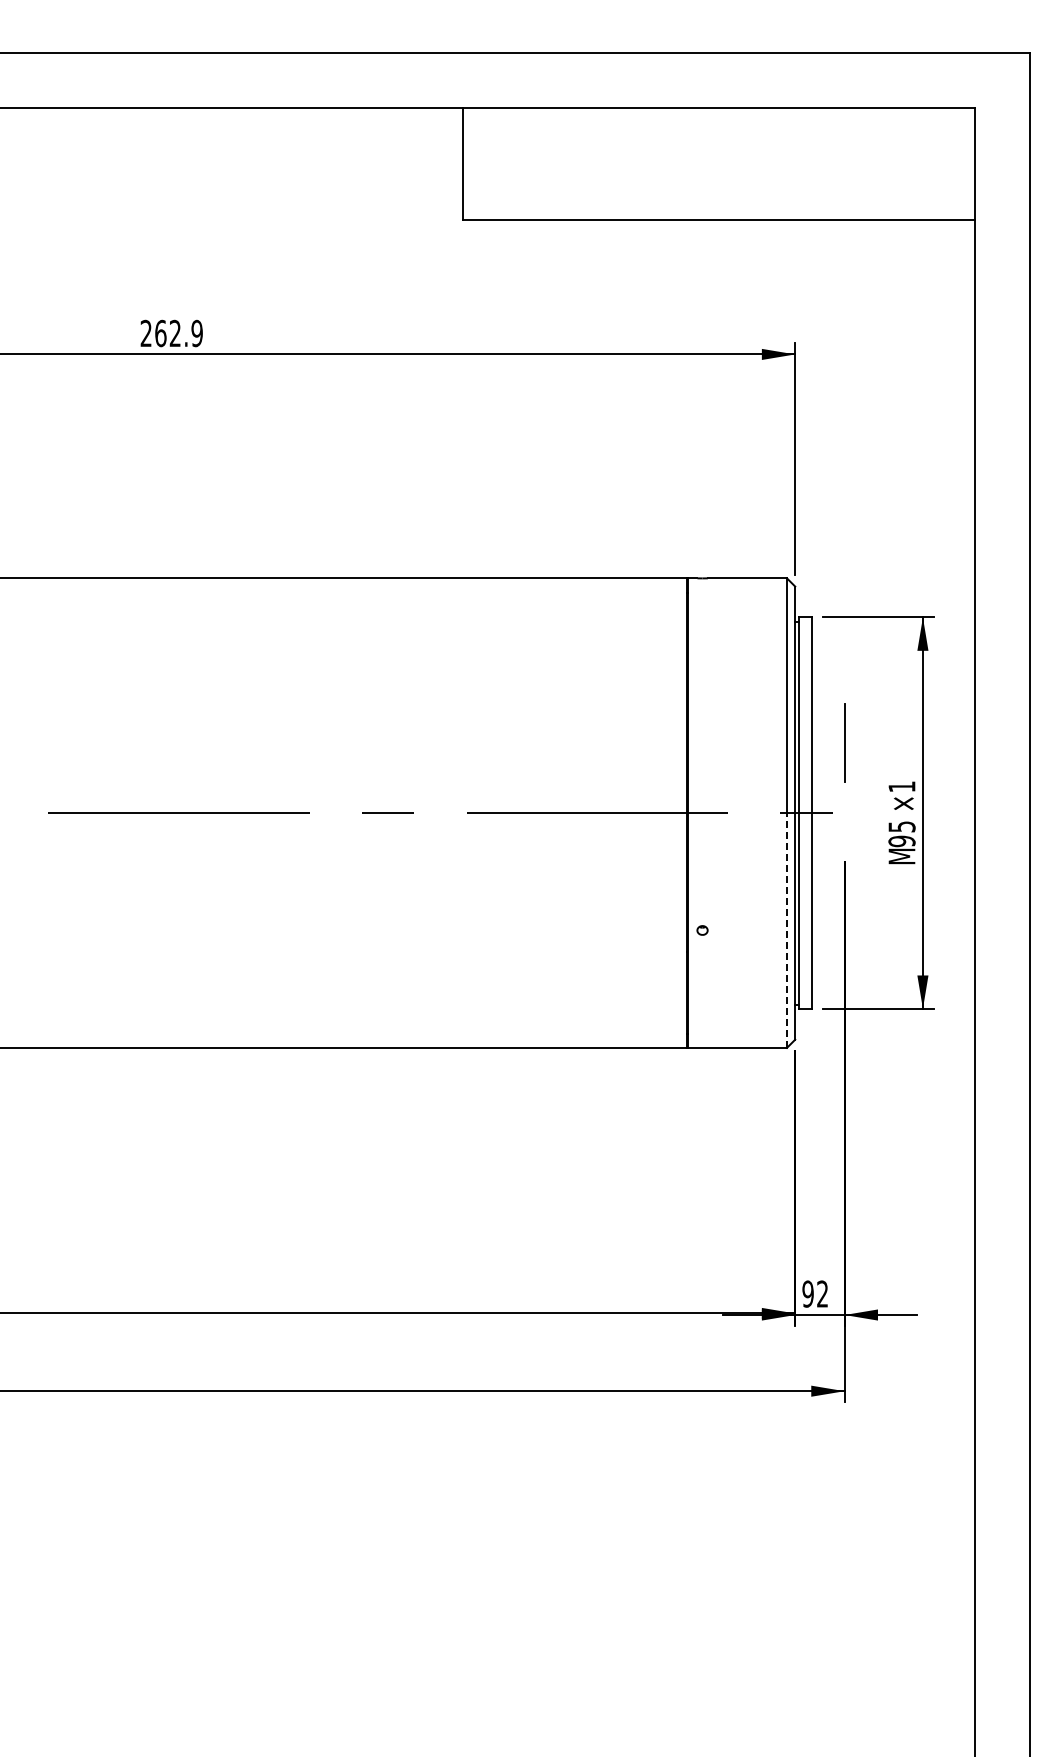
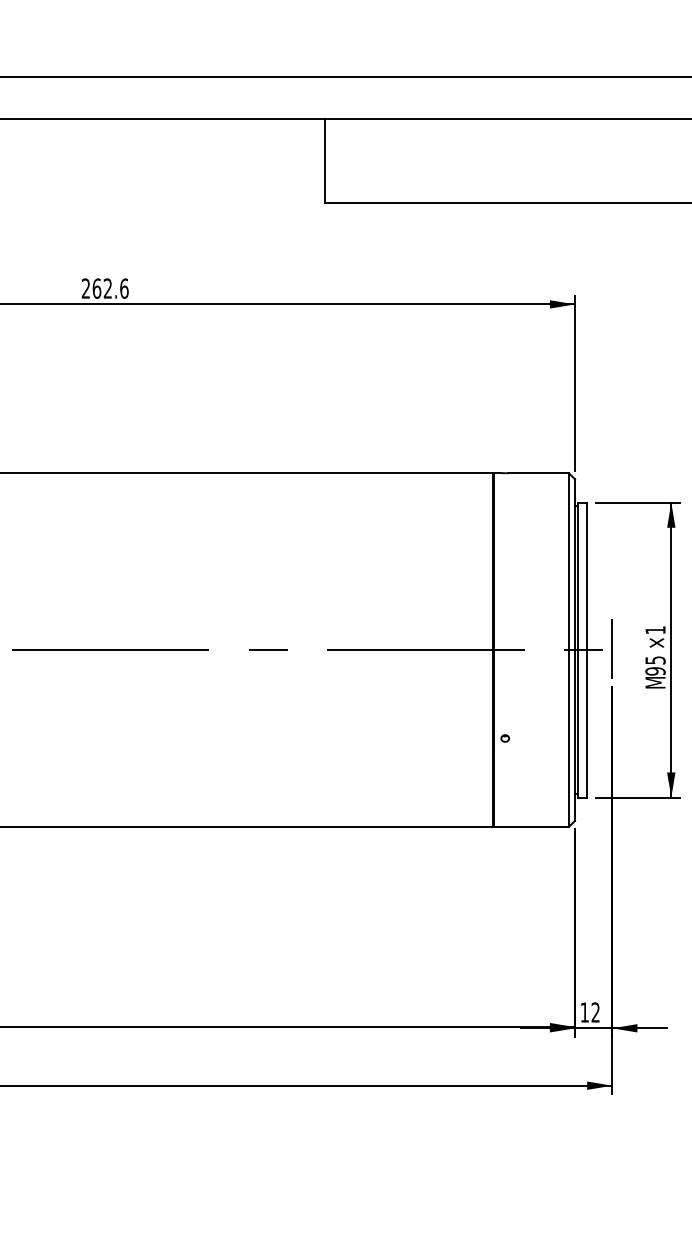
text: (196, 333) -> (123, 288), 262.9 -> 262.6
line: (844, 742) -> (612, 648), moved
line: (786, 930) -> (568, 738), dashed -> solid
text: (807, 1293) -> (584, 1012), 92 -> 12

